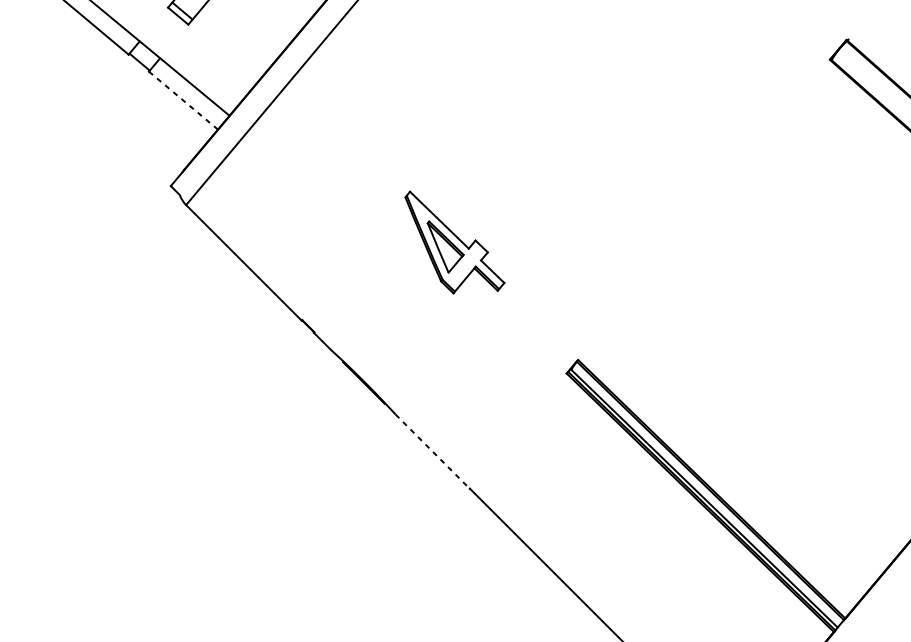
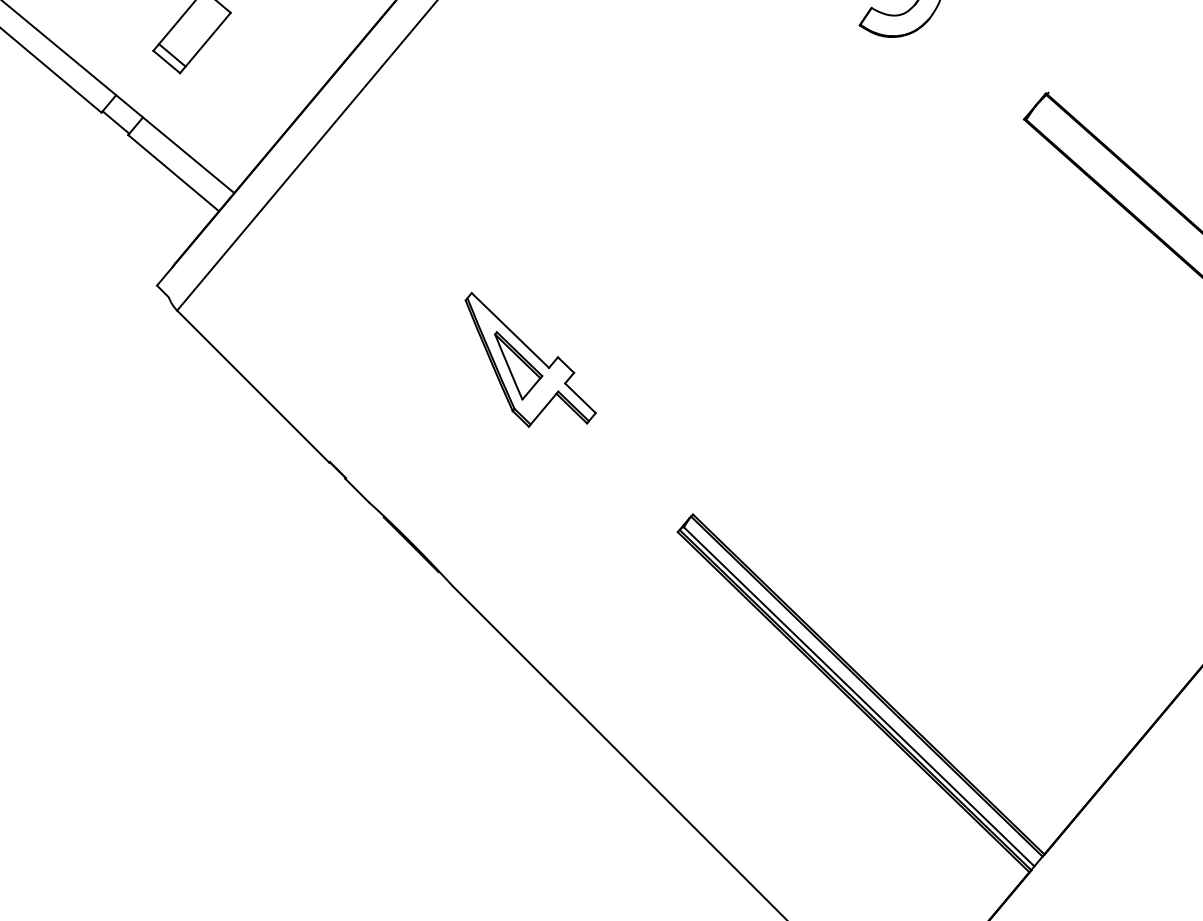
line: (184, 100) -> (174, 173), dashed -> solid
line: (432, 452) -> (501, 635), dashed -> solid

